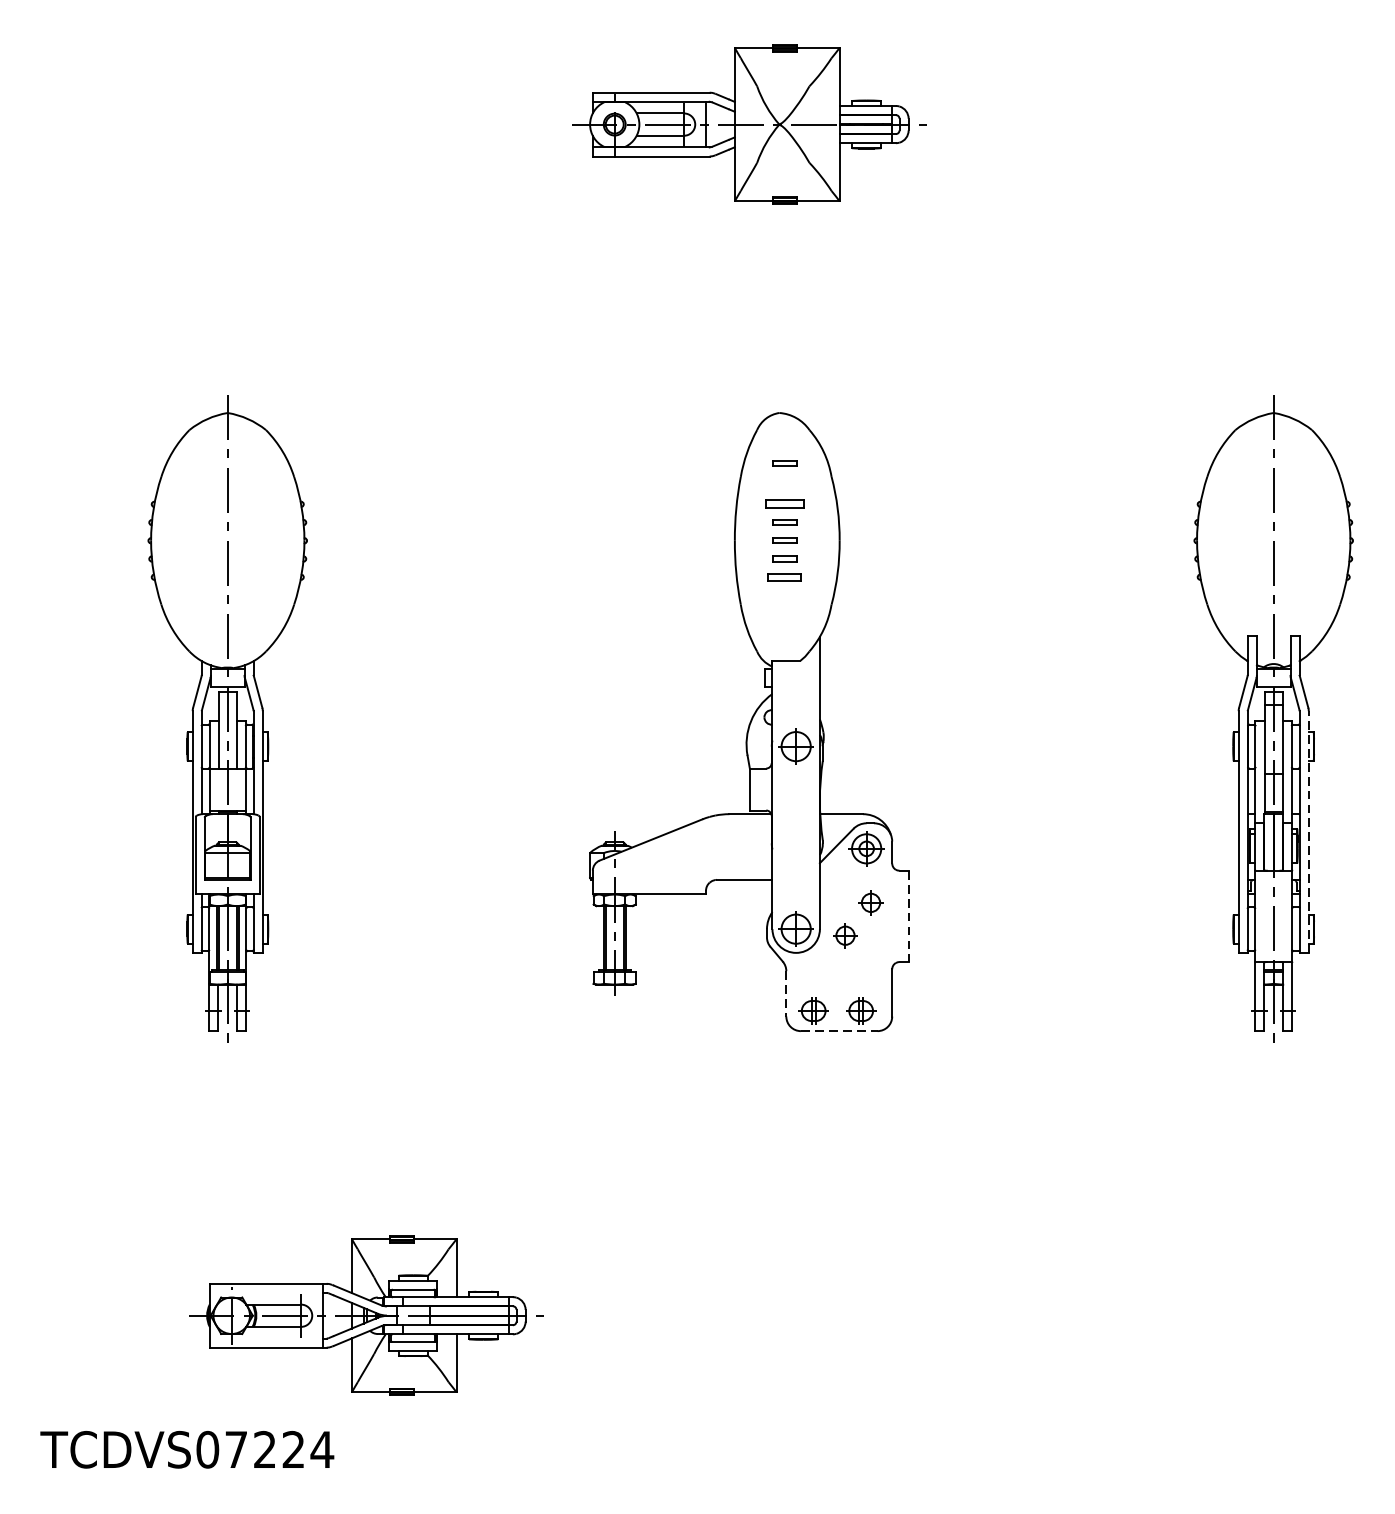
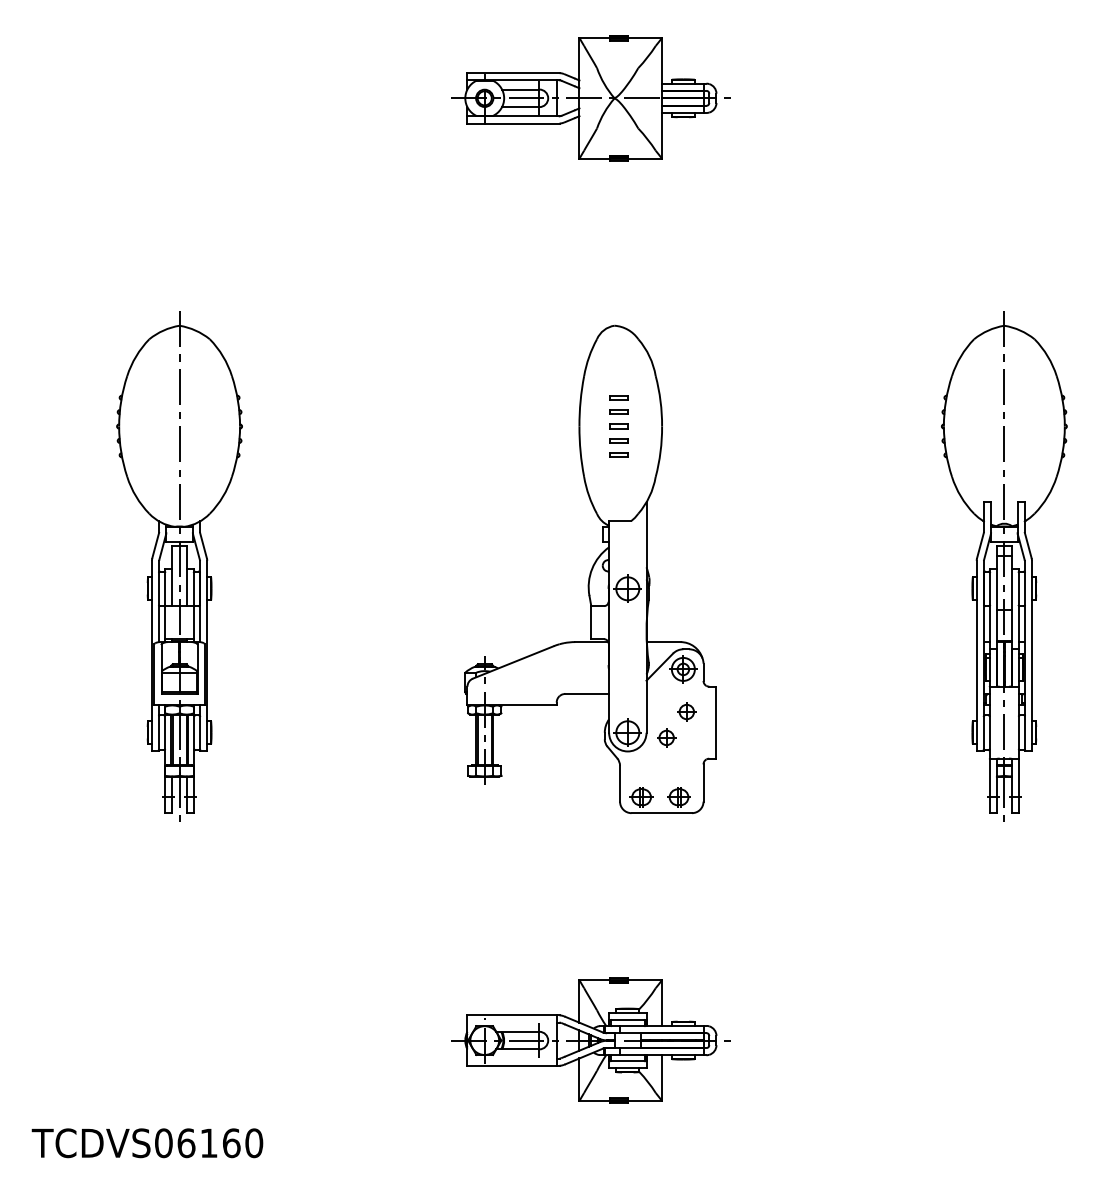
part: (784, 463) -> (618, 365), removed
part: (784, 503) -> (618, 397), size x0.62
part: (784, 576) -> (618, 454), size x0.71
line: (1308, 831) -> (1031, 655), dashed -> solid
line: (908, 916) -> (716, 722), dashed -> solid
line: (786, 993) -> (620, 783), dashed -> solid
line: (840, 1031) -> (662, 813), dashed -> solid
part: (365, 1315) -> (590, 1040), moved
text: (279, 1450) -> (220, 1143), TCDVS07224 -> TCDVS06160

